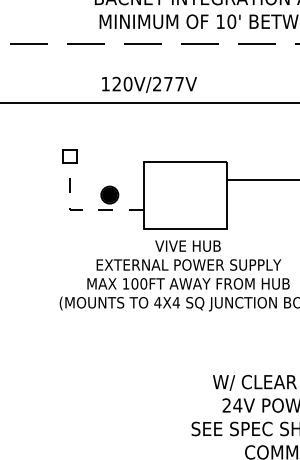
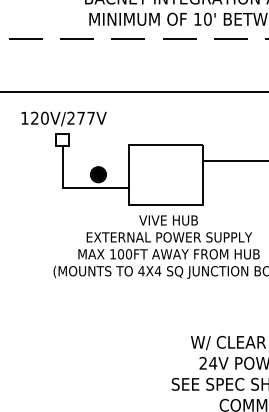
text: (149, 84) -> (64, 118), moved
line: (81, 210) -> (73, 188), dashed -> solid

